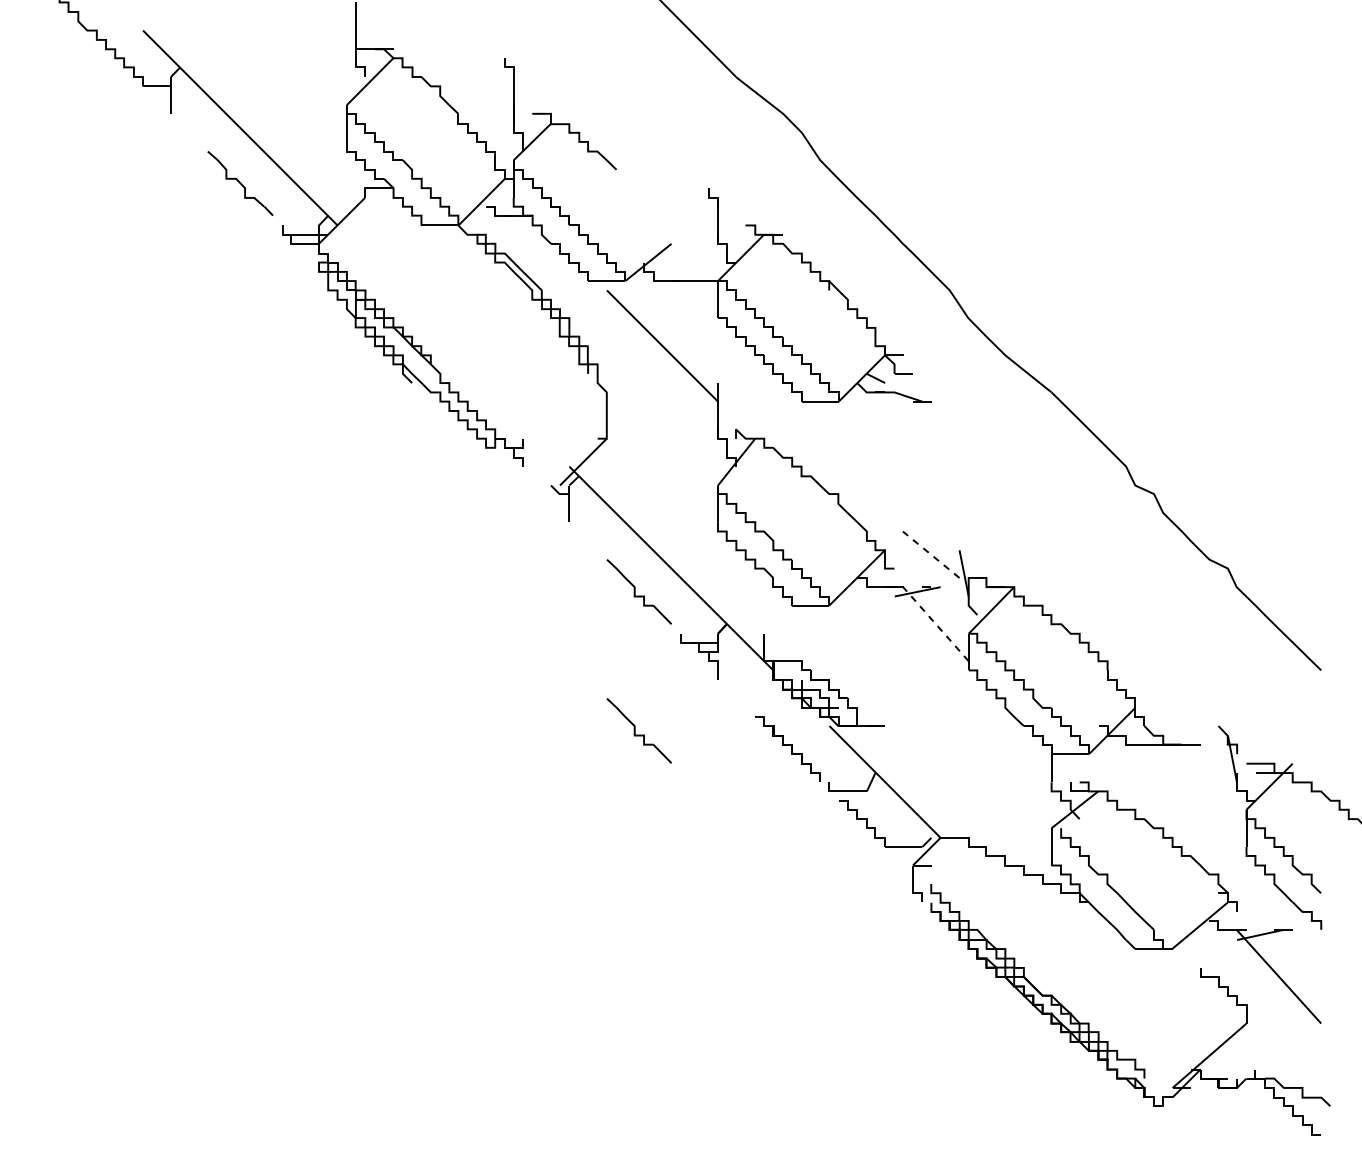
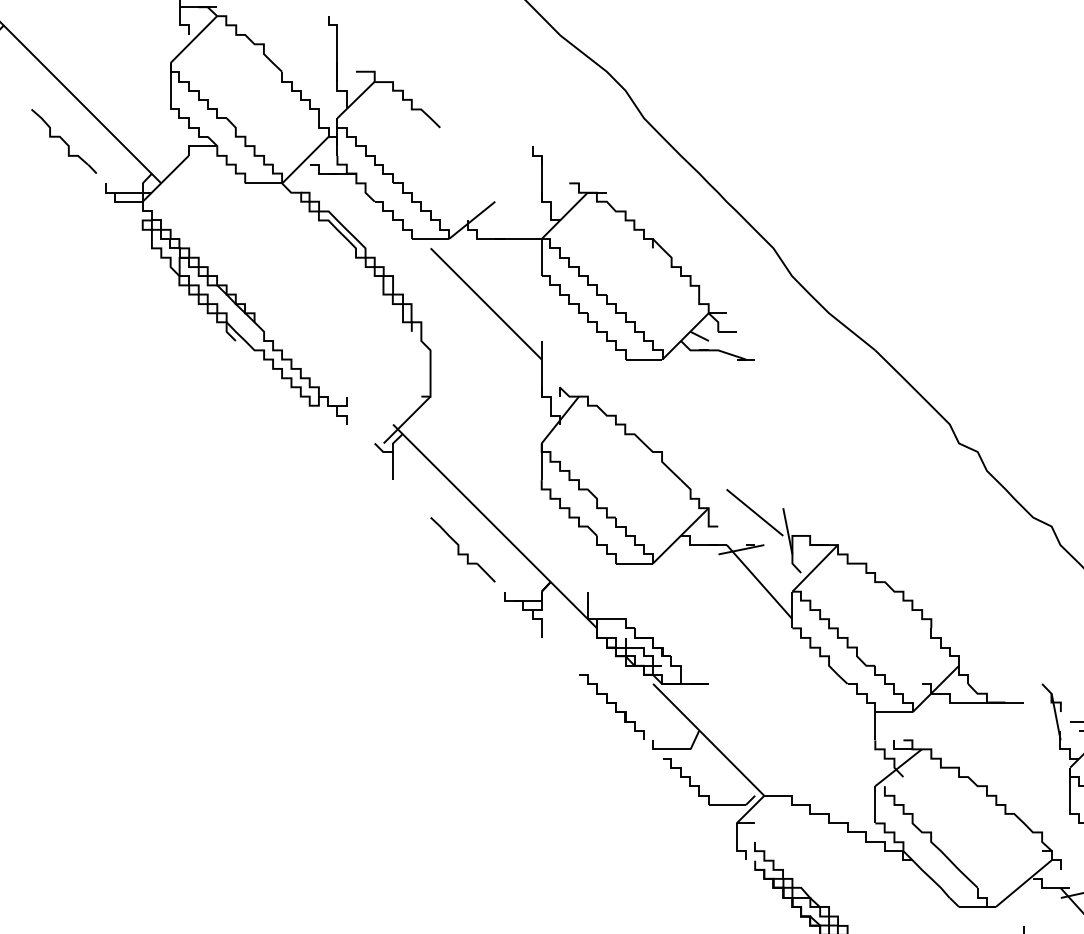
line: (931, 554) -> (755, 512), dashed -> solid
line: (935, 623) -> (759, 581), dashed -> solid
part: (638, 730) -> (462, 688), removed

